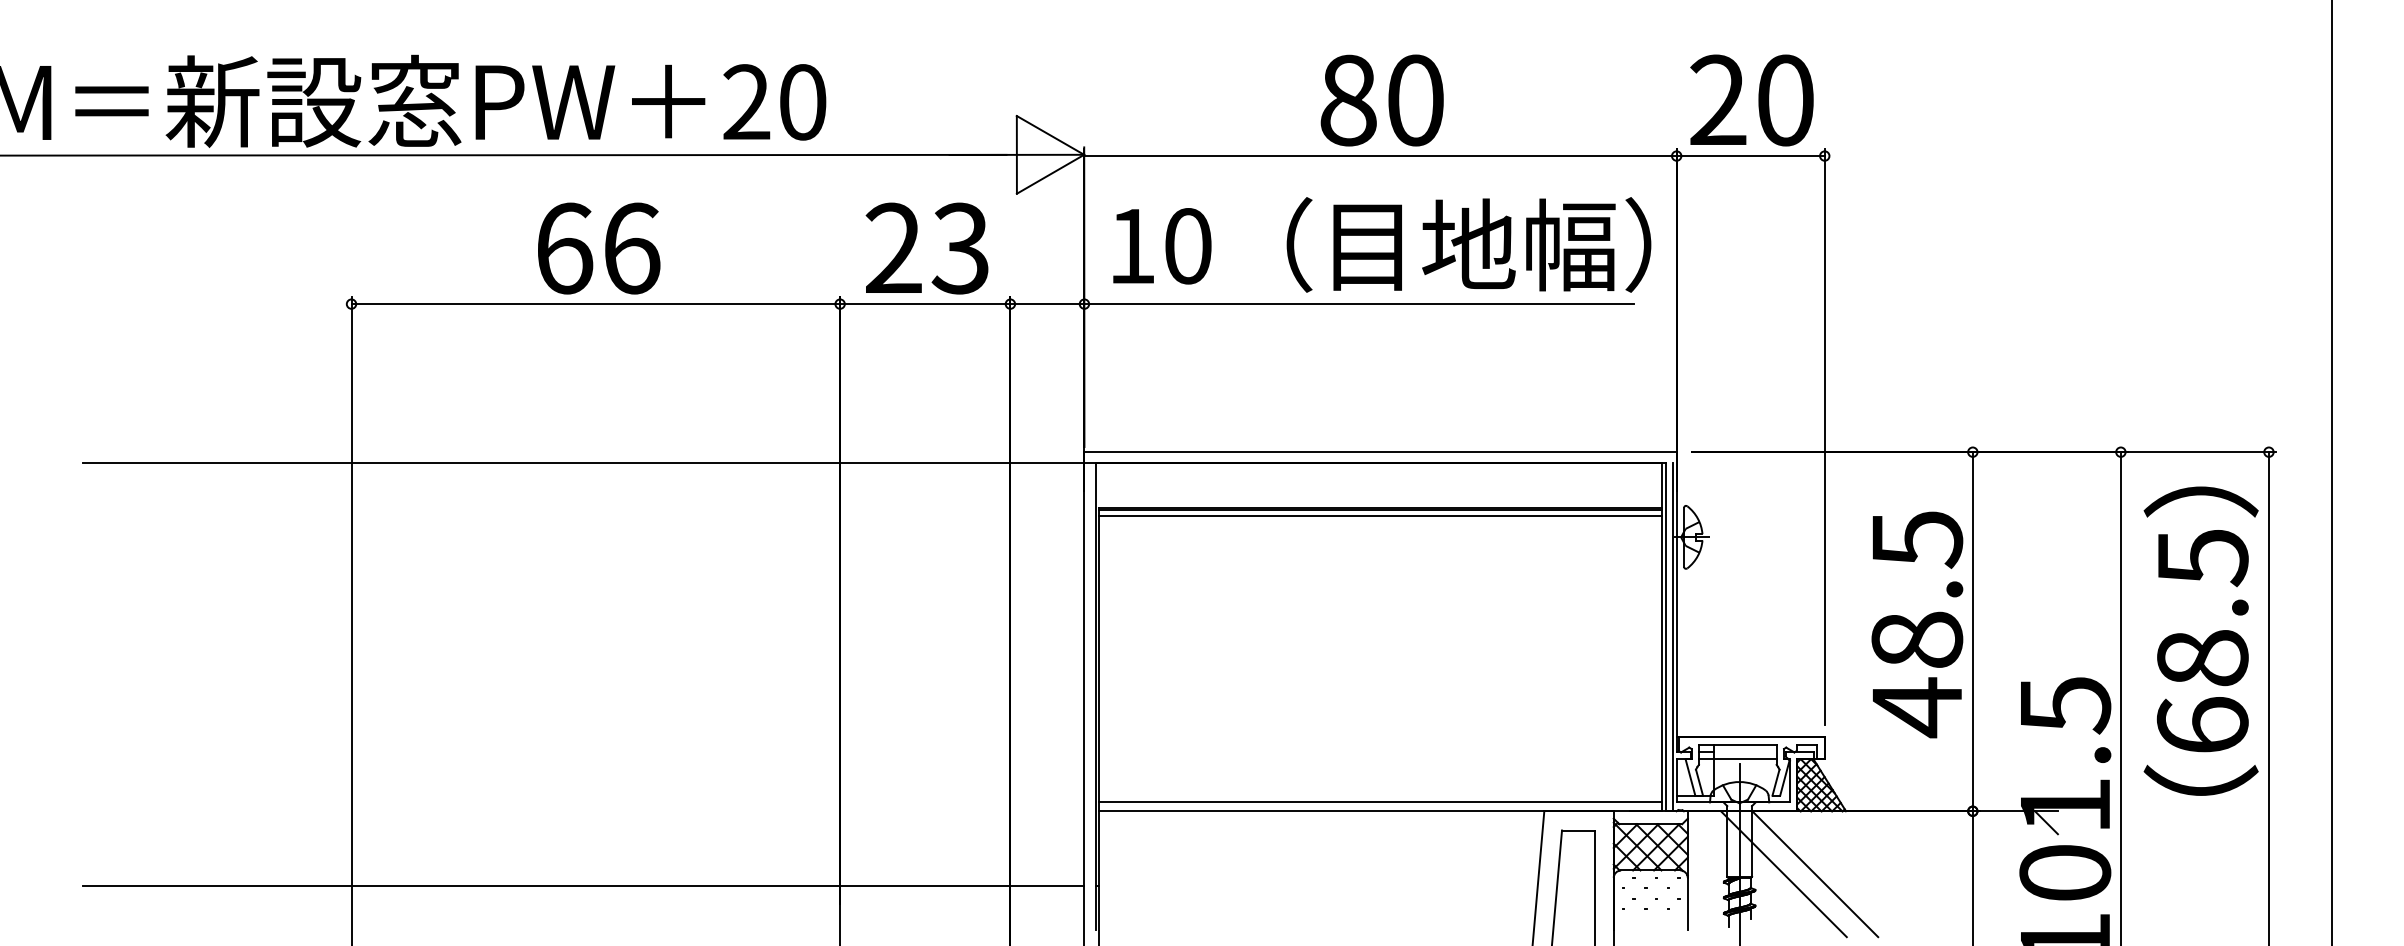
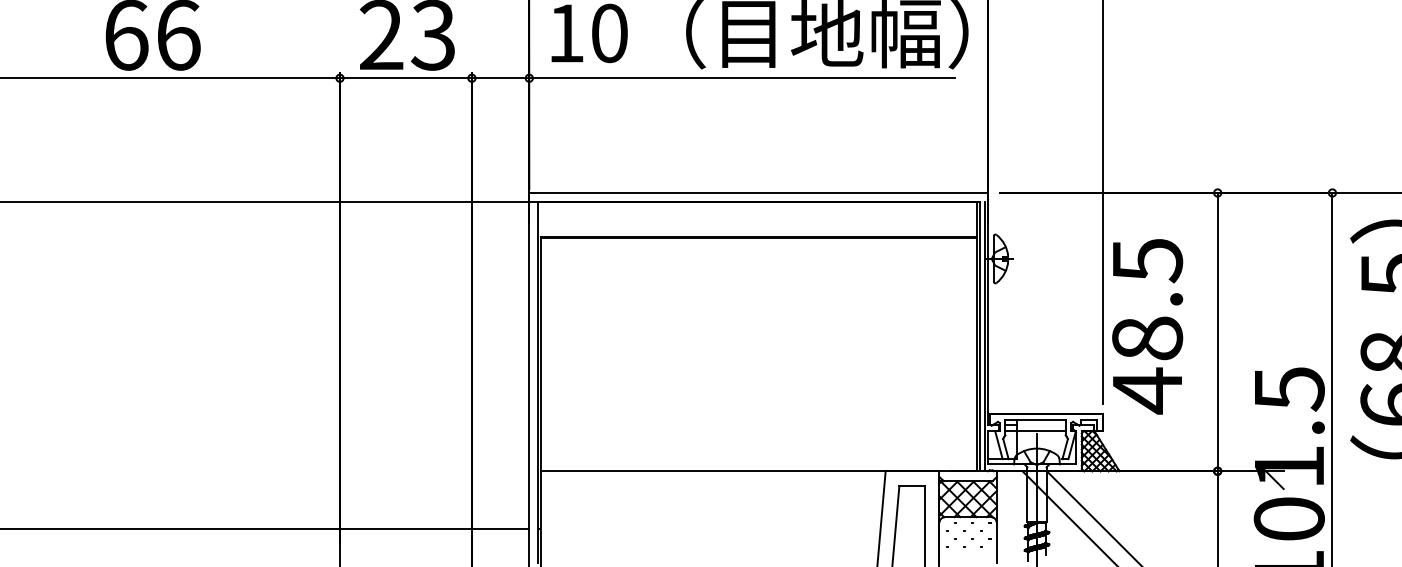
line: (1380, 516) -> (758, 242), removed
text: (1917, 624) -> (1147, 326), moved
line: (1380, 802) -> (758, 464), removed

